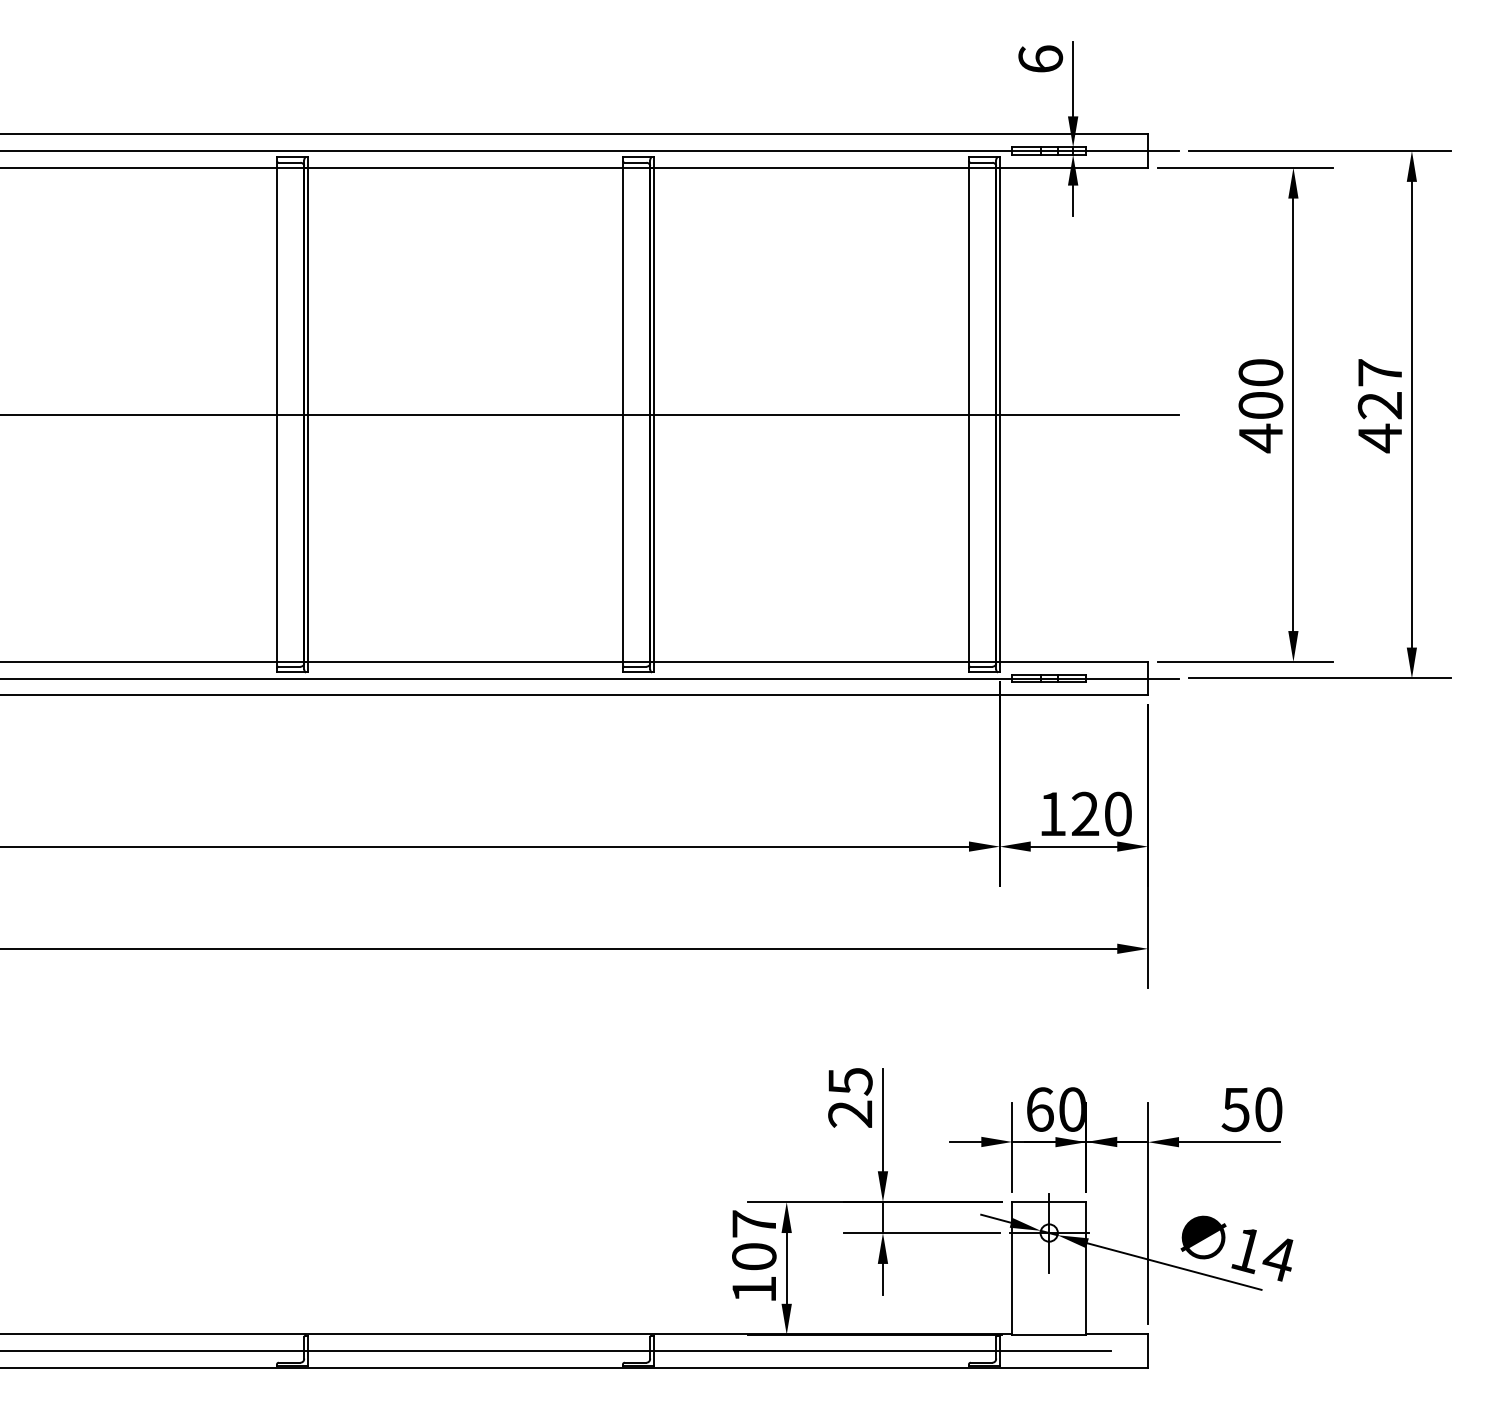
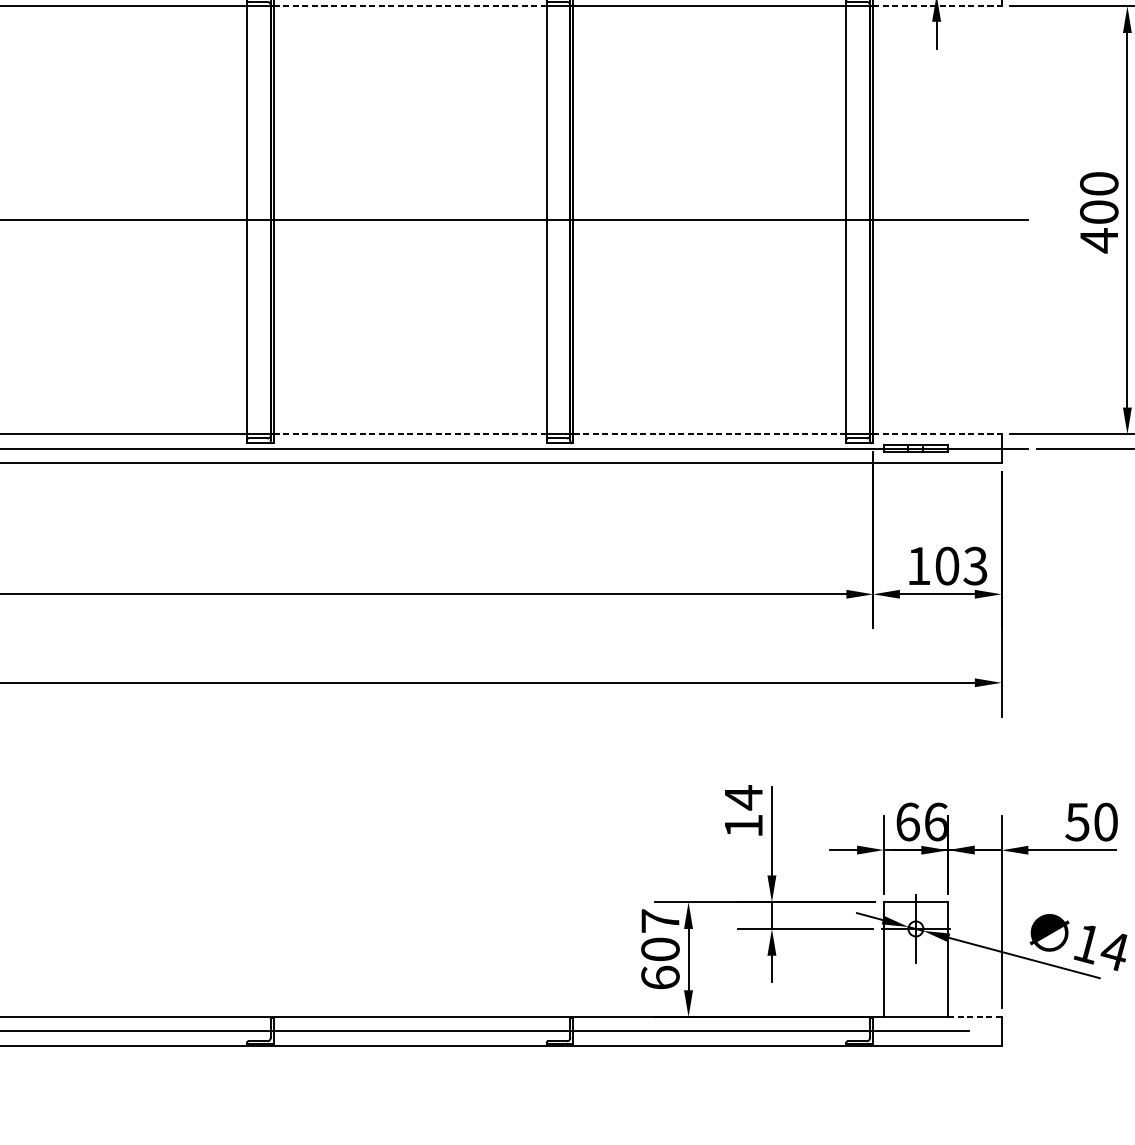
line: (465, 167) -> (410, 6), solid -> dashed
line: (1074, 167) -> (937, 6), solid -> dashed
line: (465, 661) -> (410, 433), solid -> dashed
line: (811, 661) -> (710, 433), solid -> dashed
line: (1074, 661) -> (937, 433), solid -> dashed
text: (1101, 813) -> (961, 565), 120 -> 103
text: (850, 1096) -> (743, 810), 25 -> 14
text: (1072, 1109) -> (936, 821), 60 -> 66
text: (754, 1288) -> (660, 976), 107 -> 607
line: (1117, 1334) -> (975, 1016), solid -> dashed

